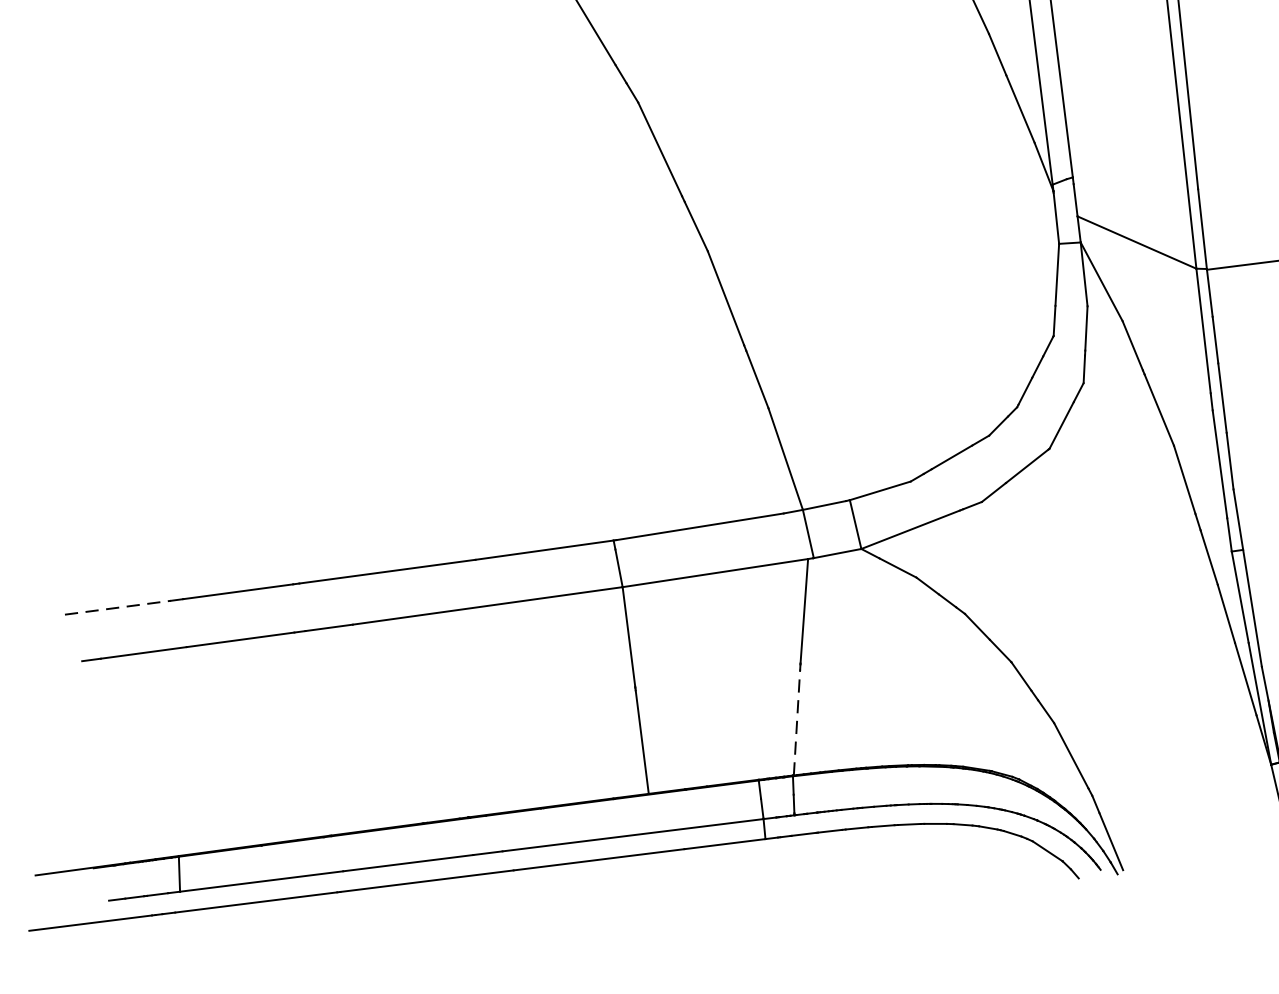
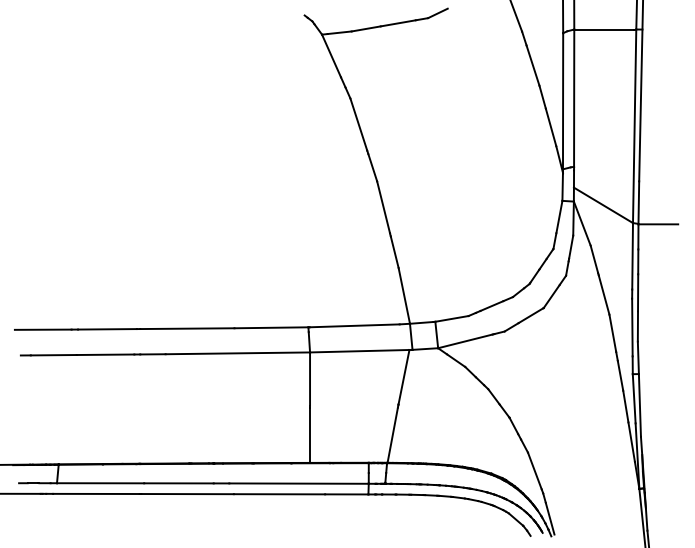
line: (118, 607) -> (43, 329), dashed -> solid
line: (796, 721) -> (392, 434), dashed -> solid

